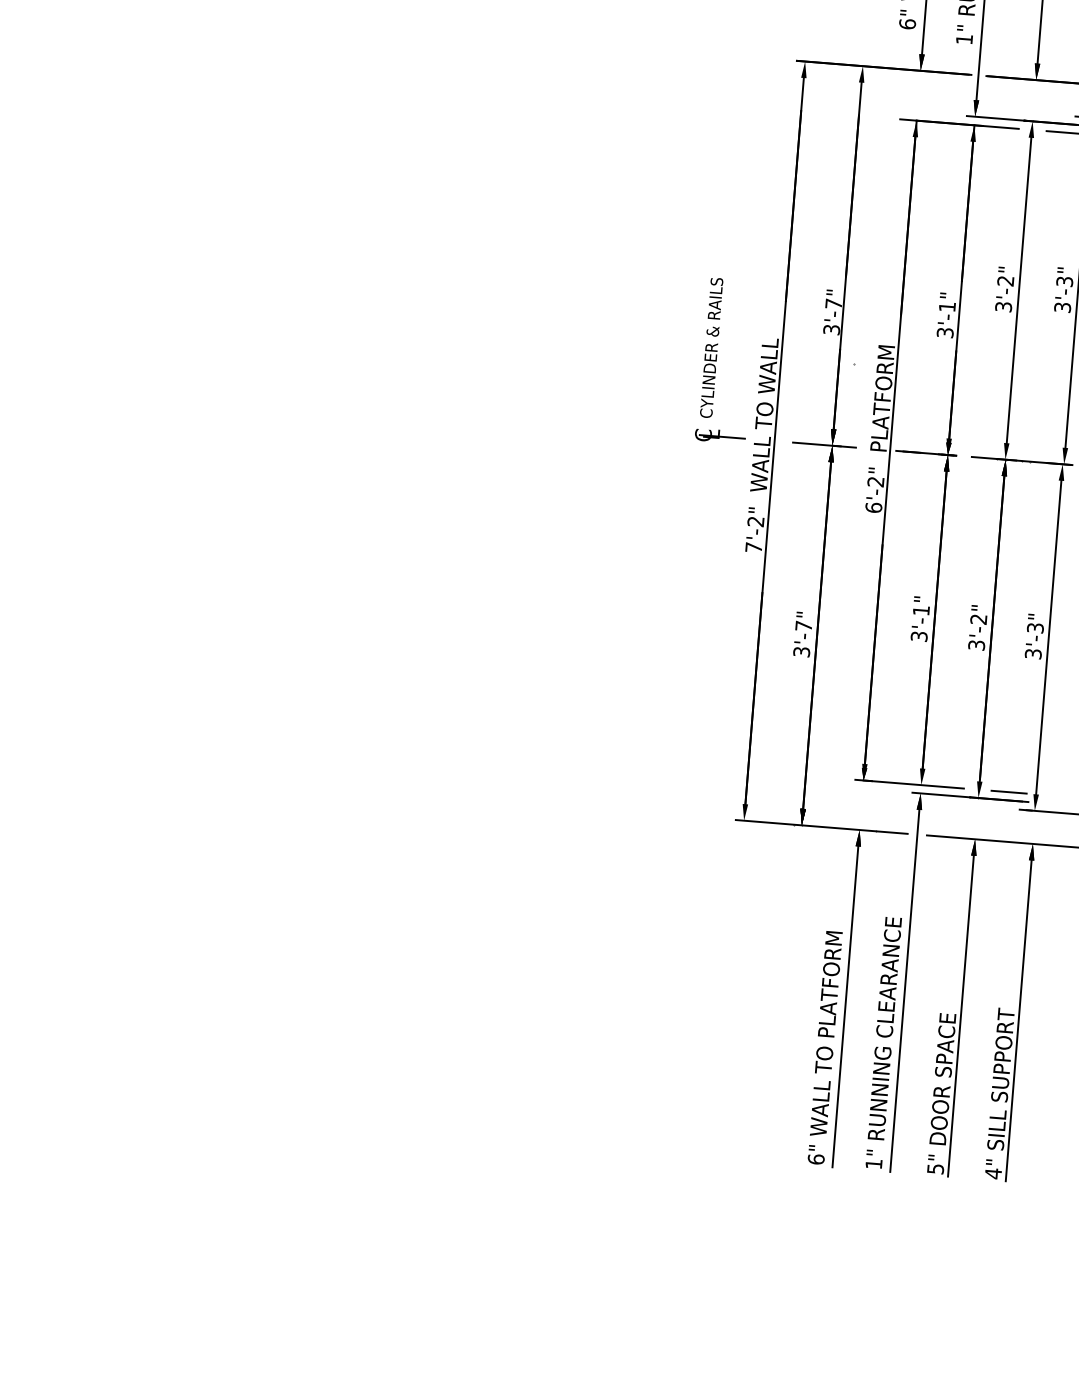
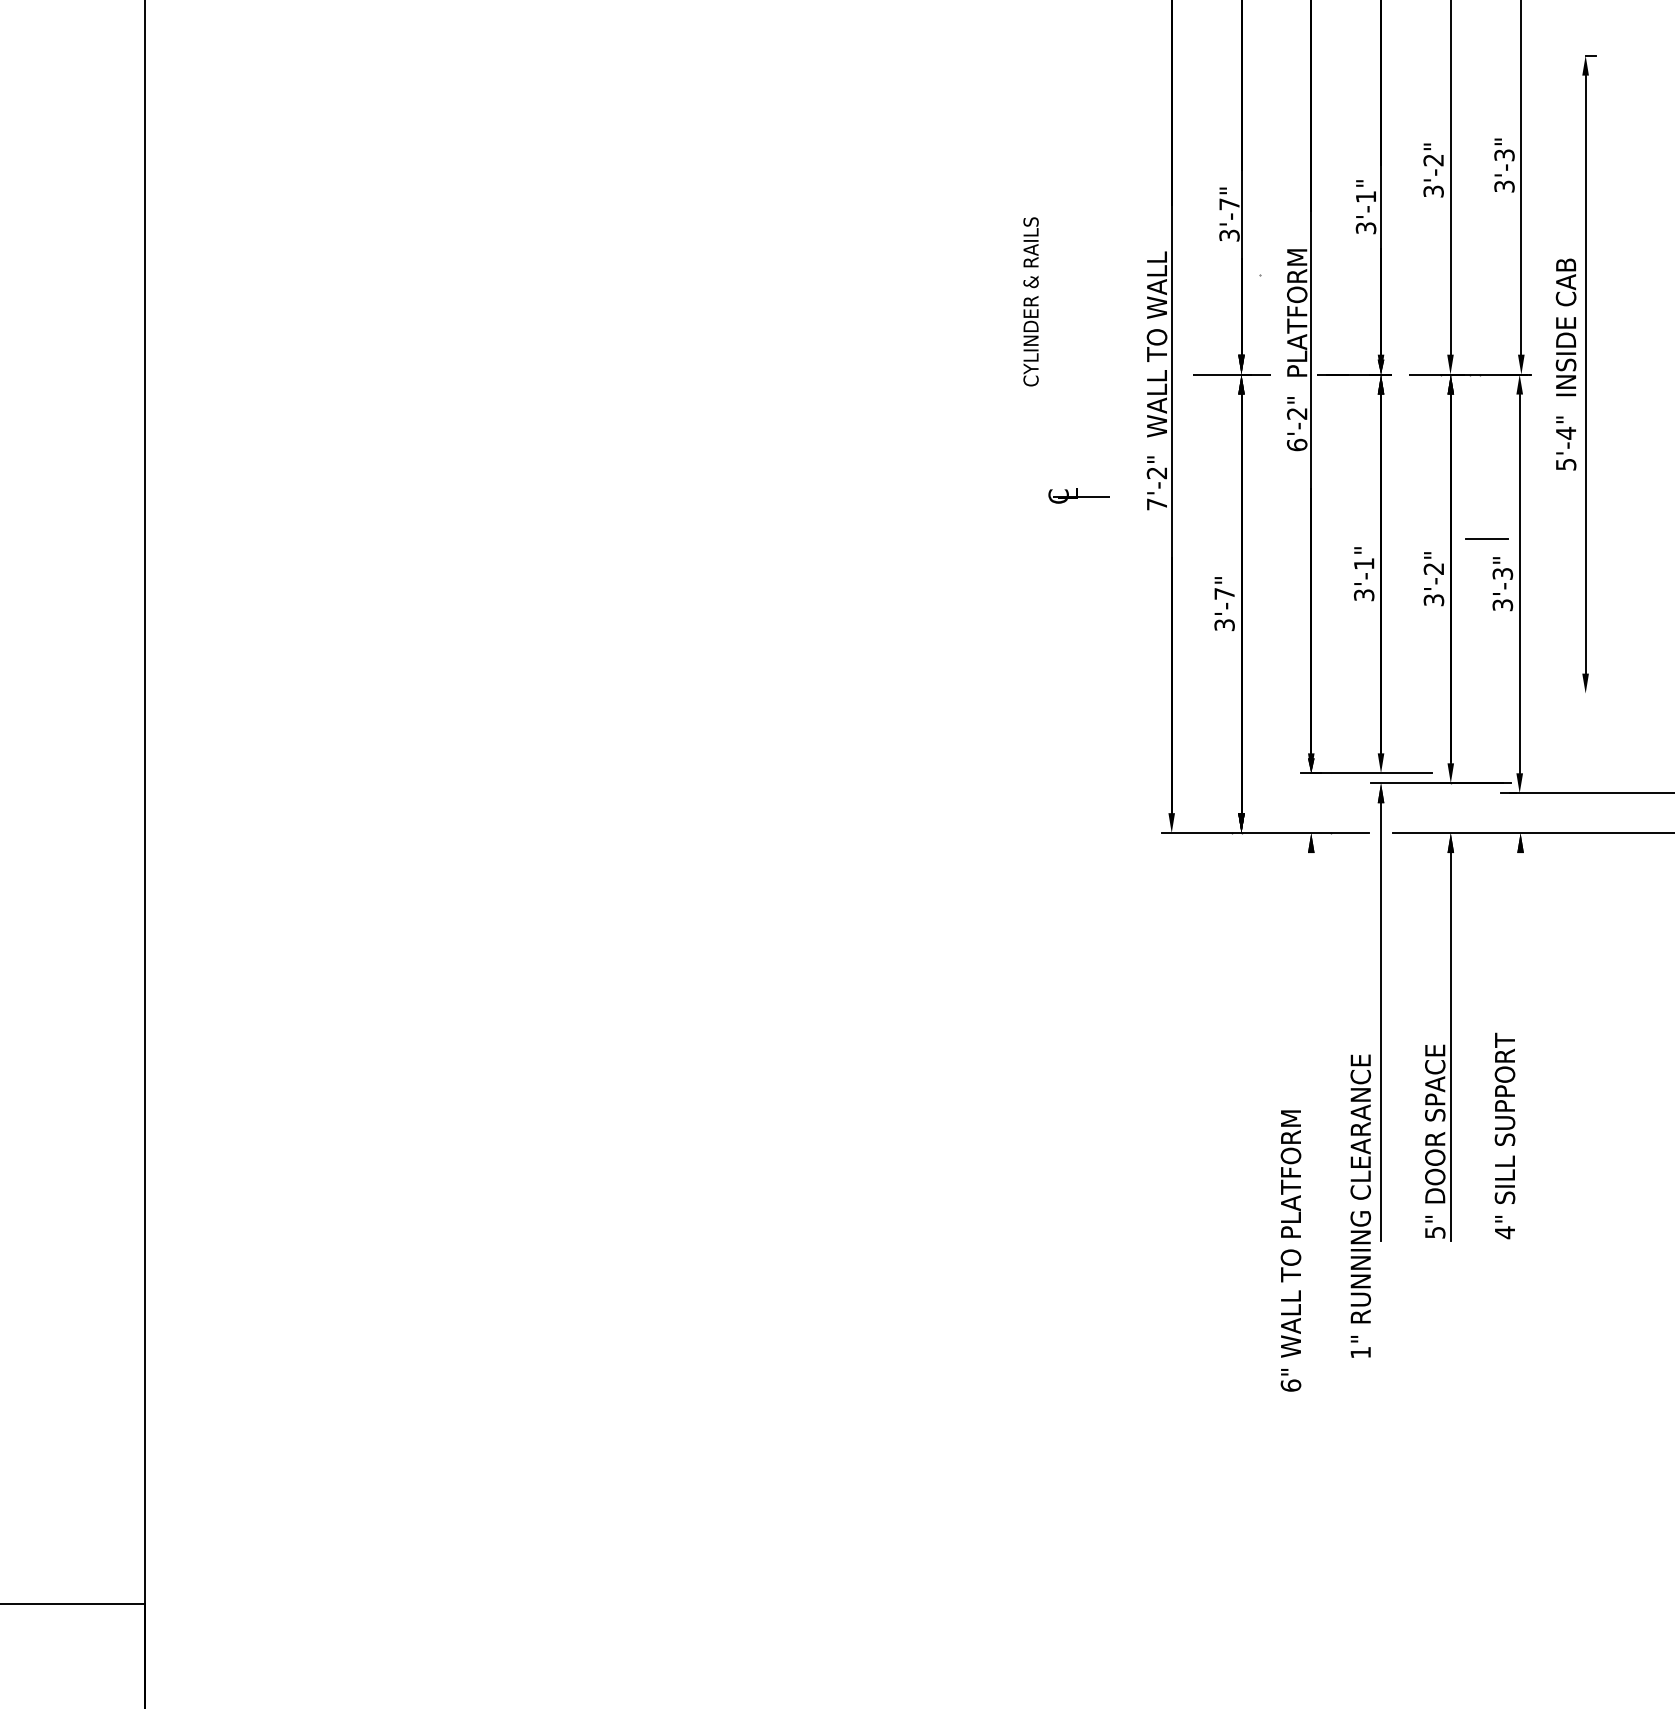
text: (711, 347) -> (1030, 301), moved
part: (719, 435) -> (1078, 495), moved
line: (1008, 791) -> (1486, 538), moved
line: (845, 1006) -> (1311, 1046), removed
line: (1018, 1020) -> (1520, 1046), removed
text: (883, 1042) -> (1360, 1205), moved
text: (824, 1047) -> (1290, 1250), moved

